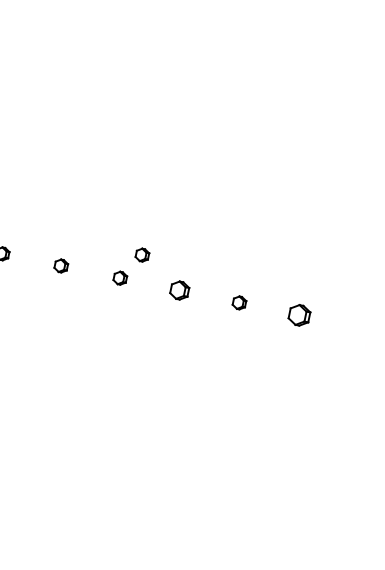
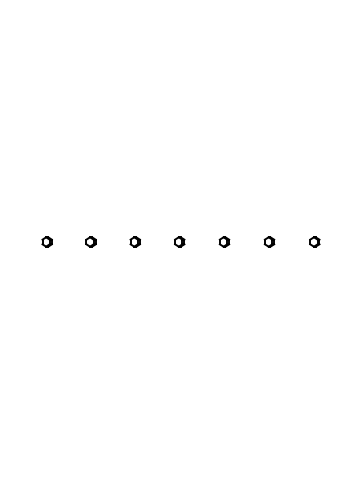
part: (141, 254) -> (191, 221), removed
part: (179, 289) -> (224, 241), size x0.71
part: (299, 314) -> (314, 241), size x0.62

